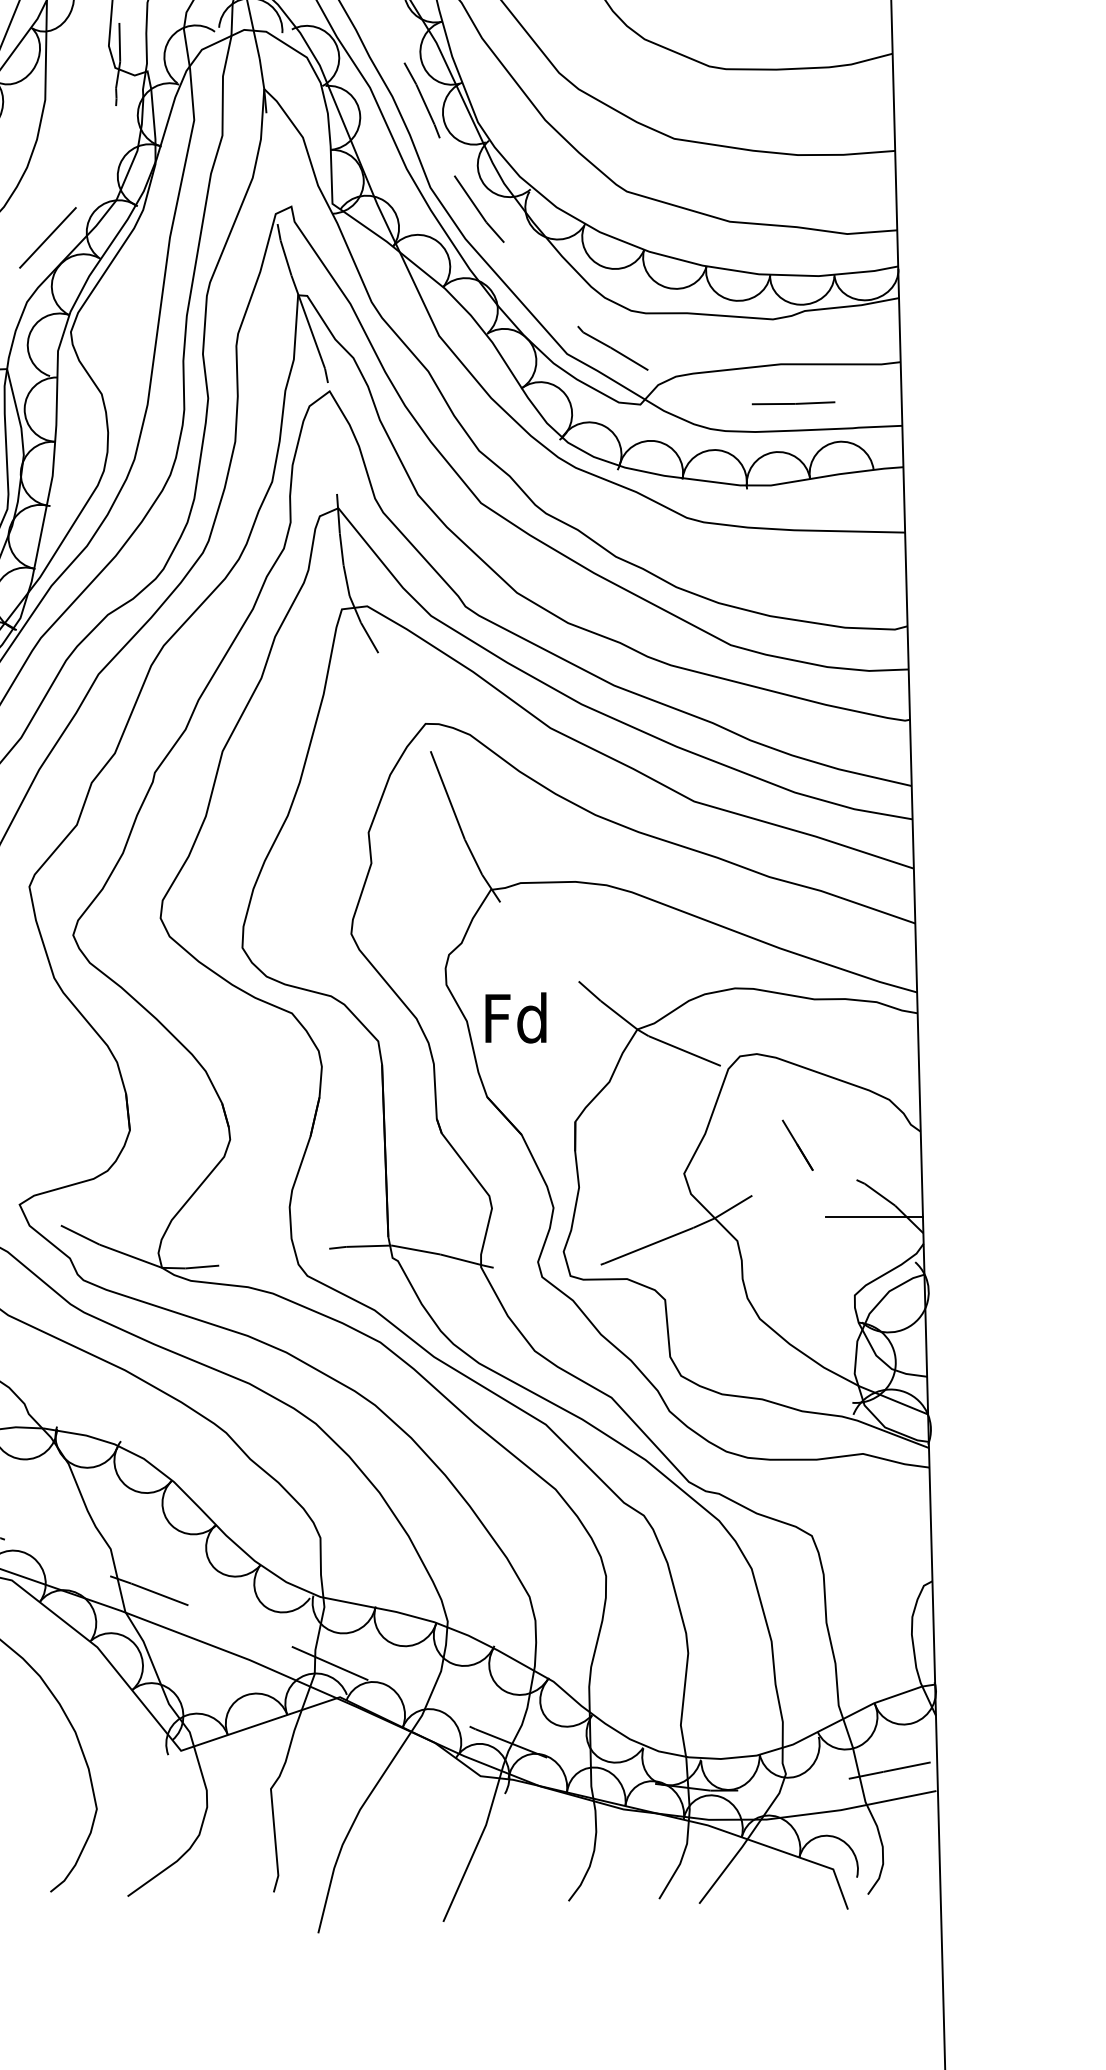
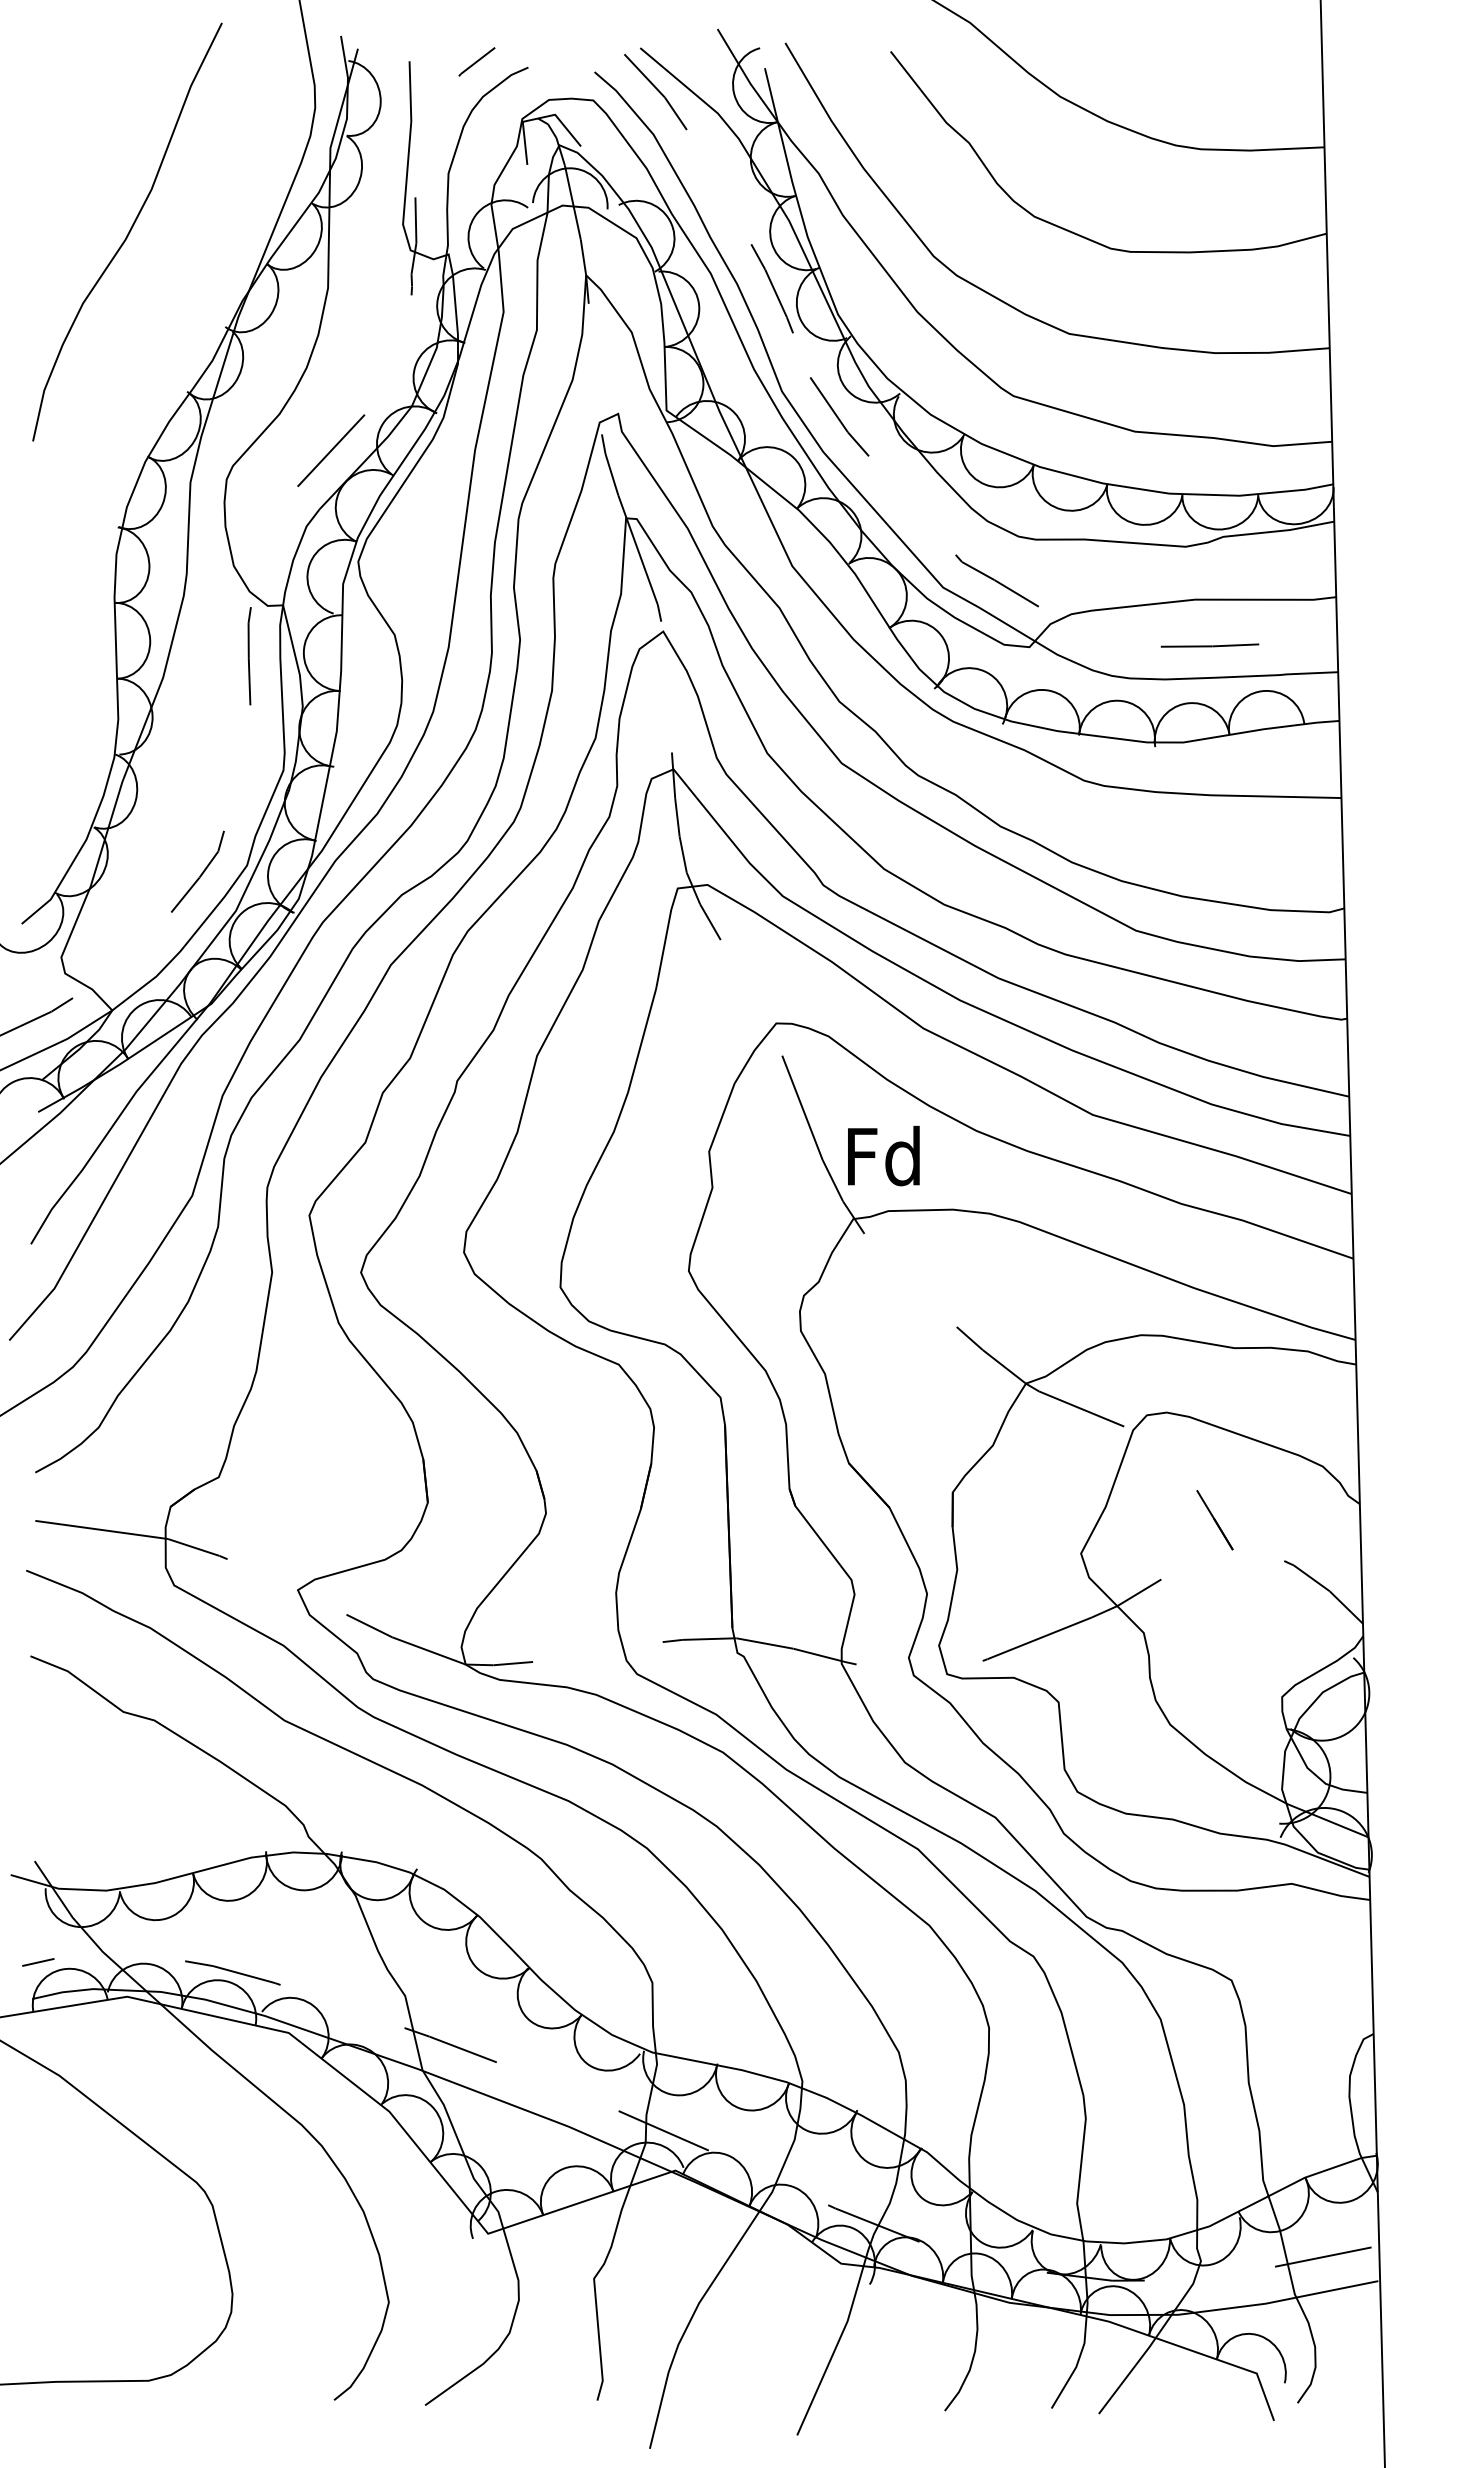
text: (515, 1018) -> (883, 1156), moved
line: (874, 1216) -> (1305, 1604), removed

